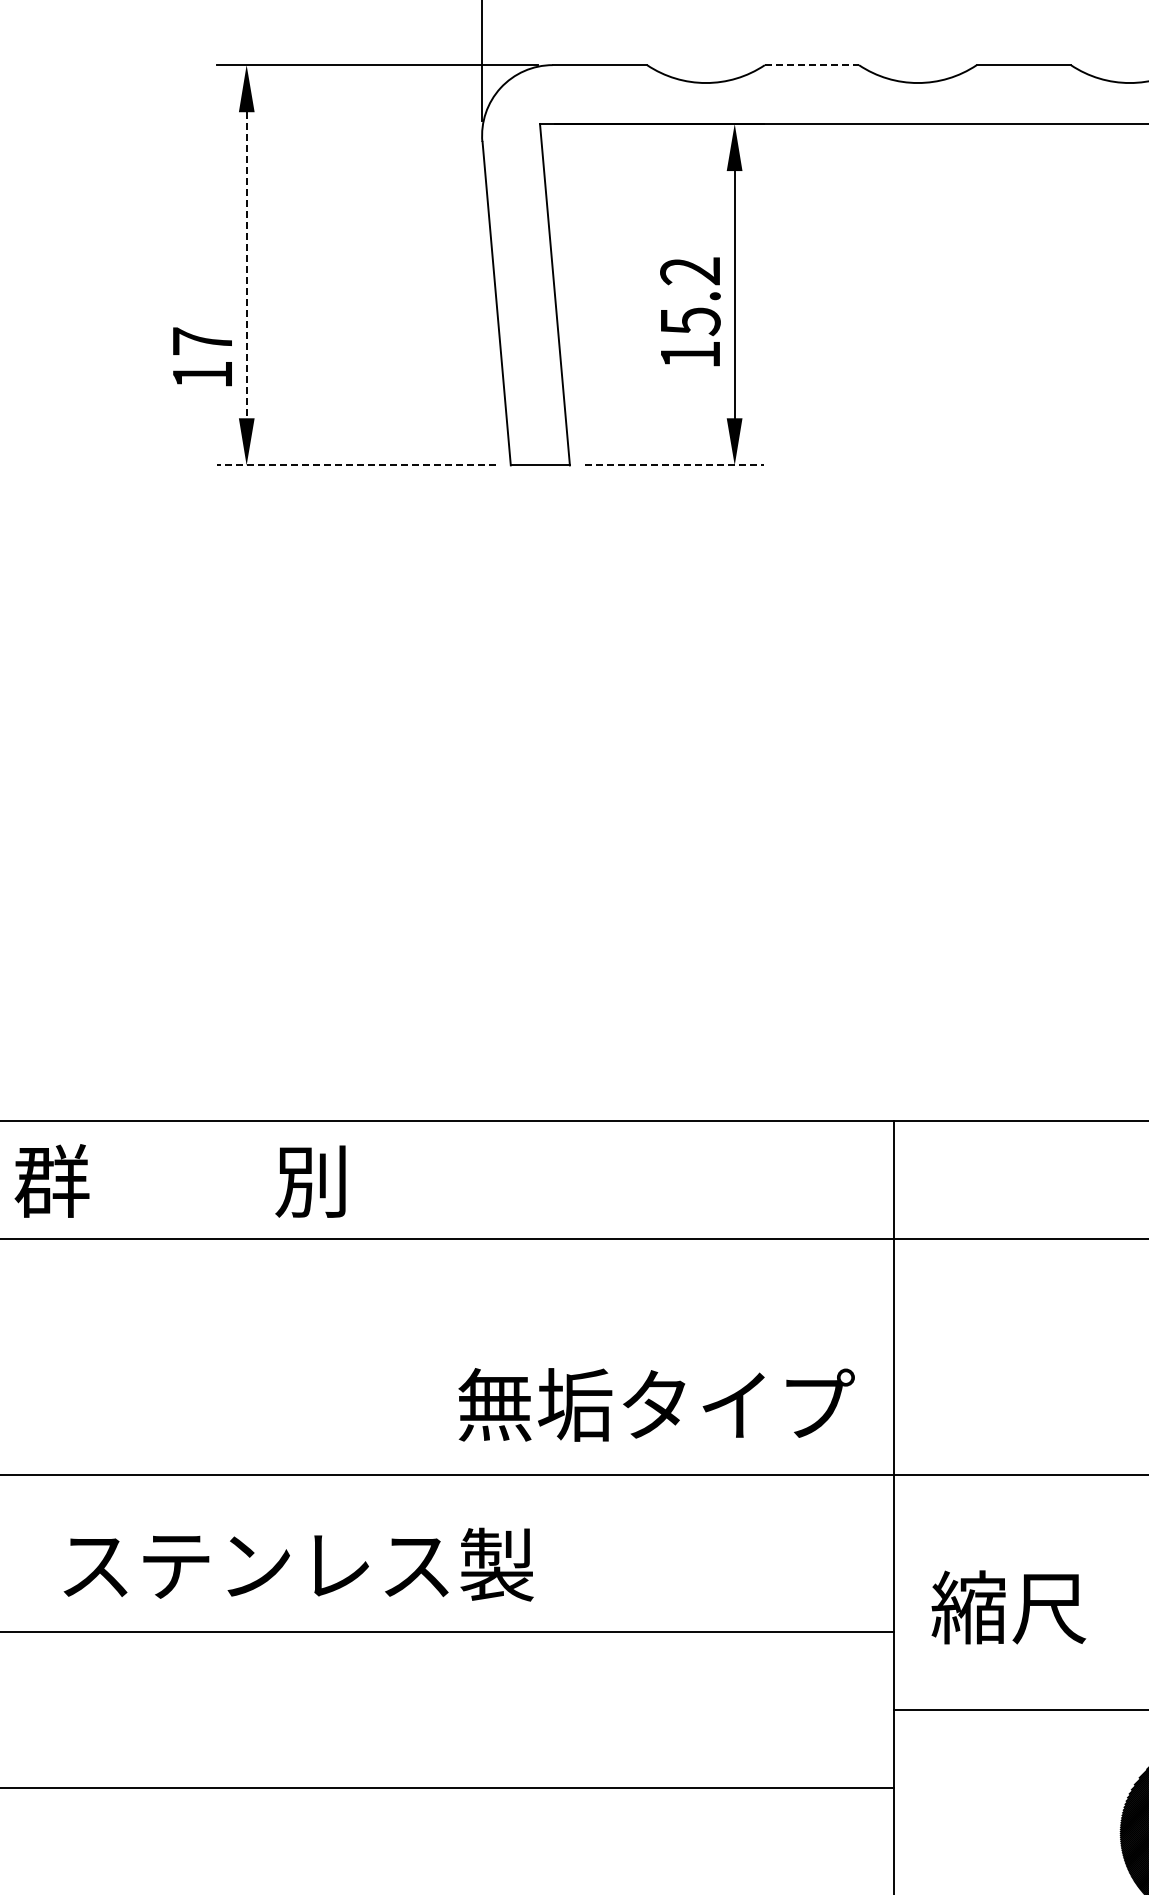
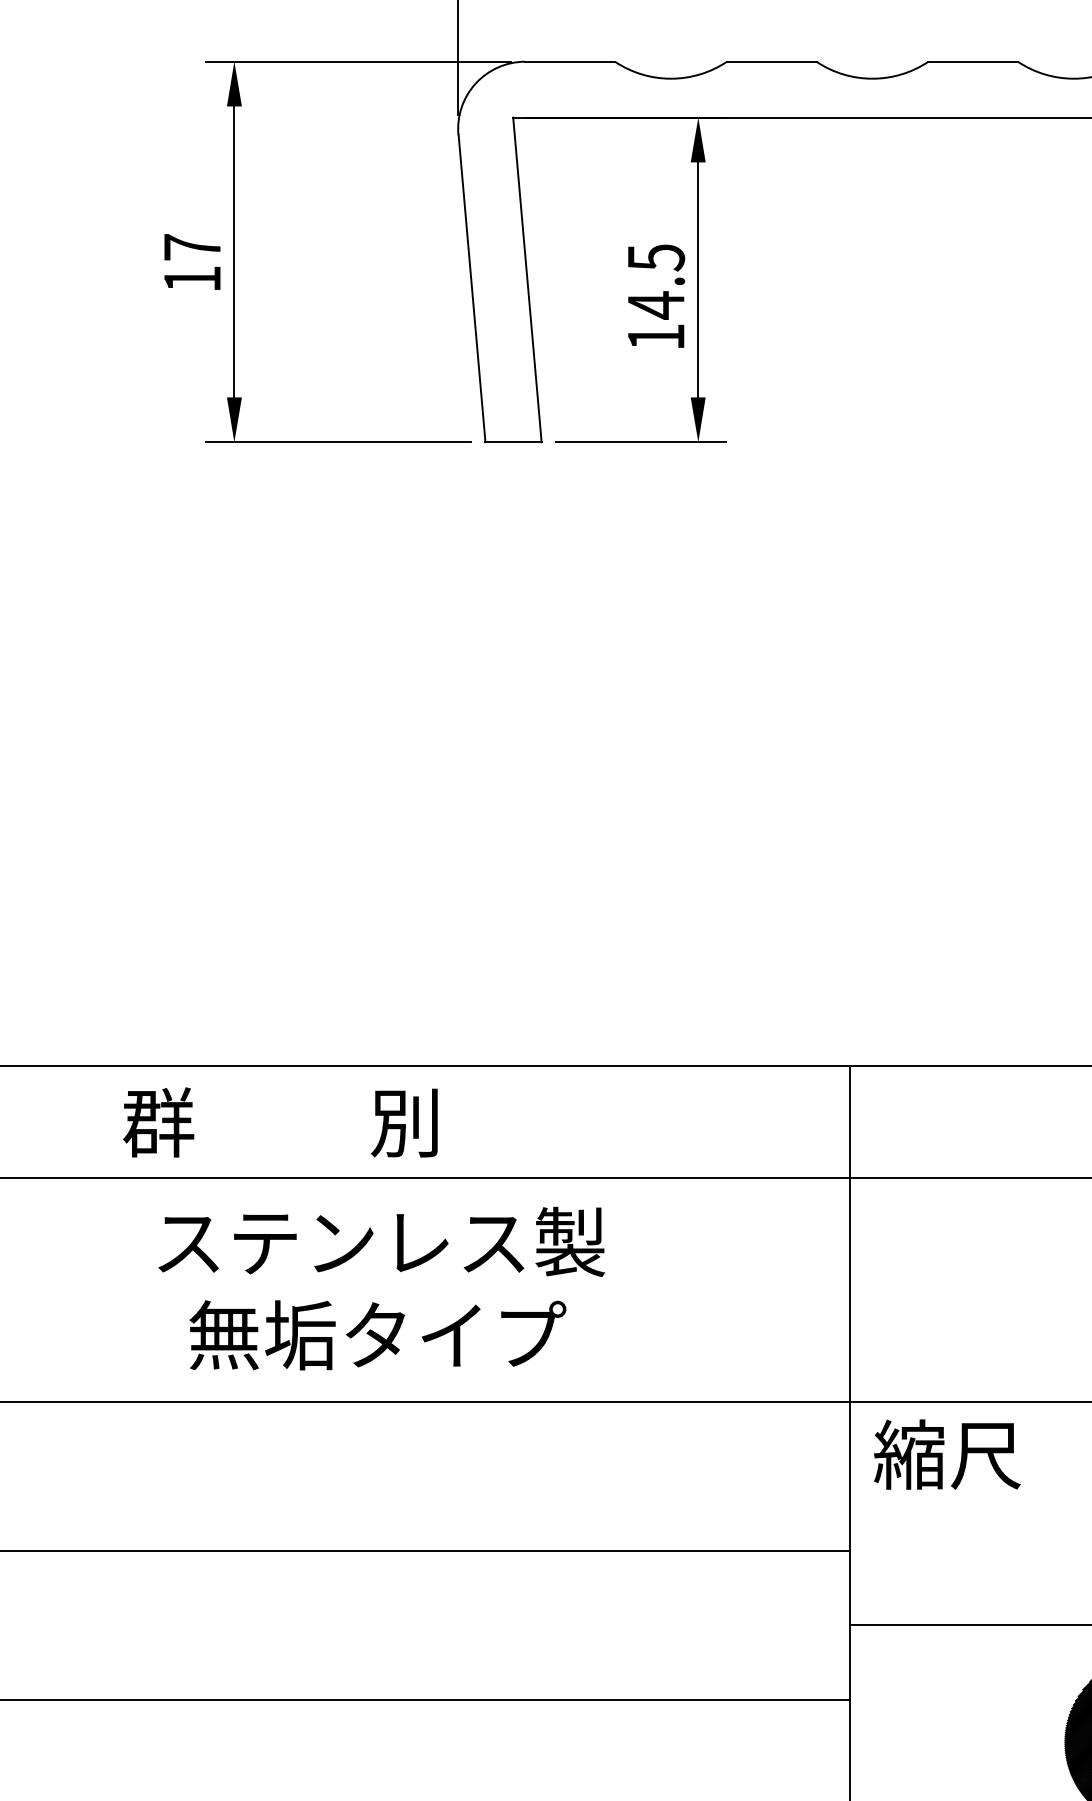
line: (812, 65) -> (772, 62), dashed -> solid
line: (246, 265) -> (234, 252), dashed -> solid
text: (690, 296) -> (656, 281), 15.2 -> 14.5
text: (202, 356) -> (192, 261), moved
line: (356, 465) -> (338, 442), dashed -> solid
line: (674, 465) -> (641, 442), dashed -> solid
text: (179, 1180) -> (279, 1121), moved
text: (656, 1404) -> (377, 1334), moved
text: (298, 1564) -> (381, 1241), moved
text: (1008, 1607) -> (947, 1454), moved

